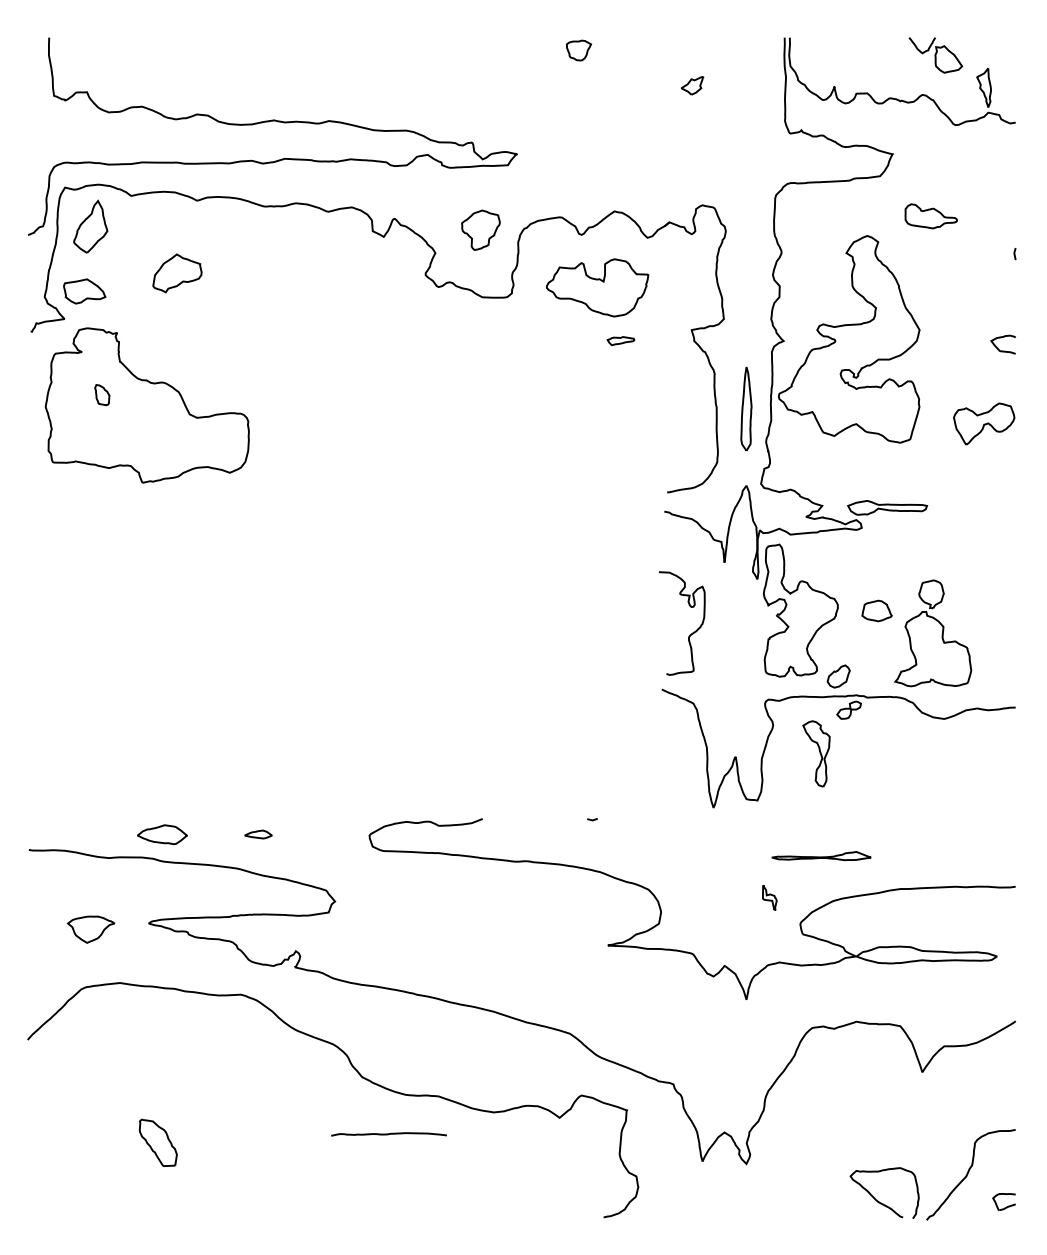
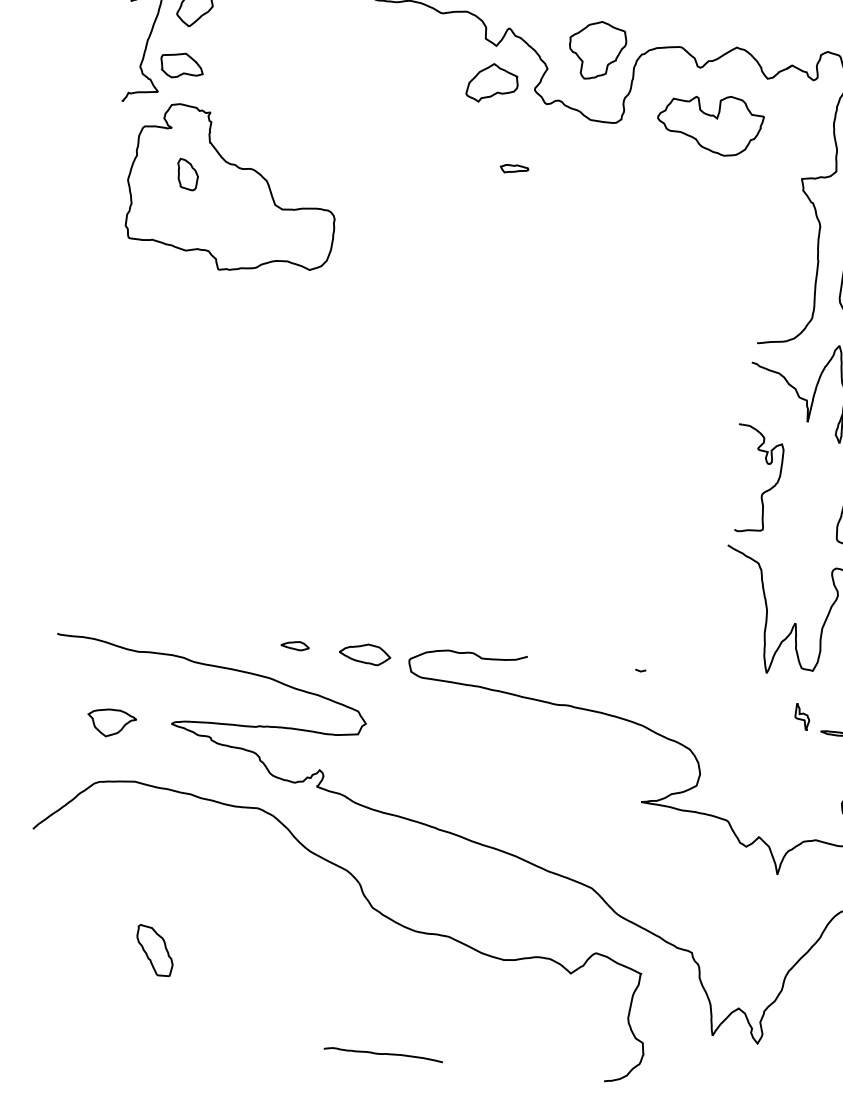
part: (480, 230) -> (596, 51), size x1.43
part: (177, 273) -> (492, 83), moved
part: (620, 341) -> (513, 169), moved
part: (102, 394) -> (187, 174), size x1.43
part: (162, 834) -> (365, 653), moved
part: (769, 897) -> (802, 716), moved
curve: (388, 1134) -> (382, 1054), moved

